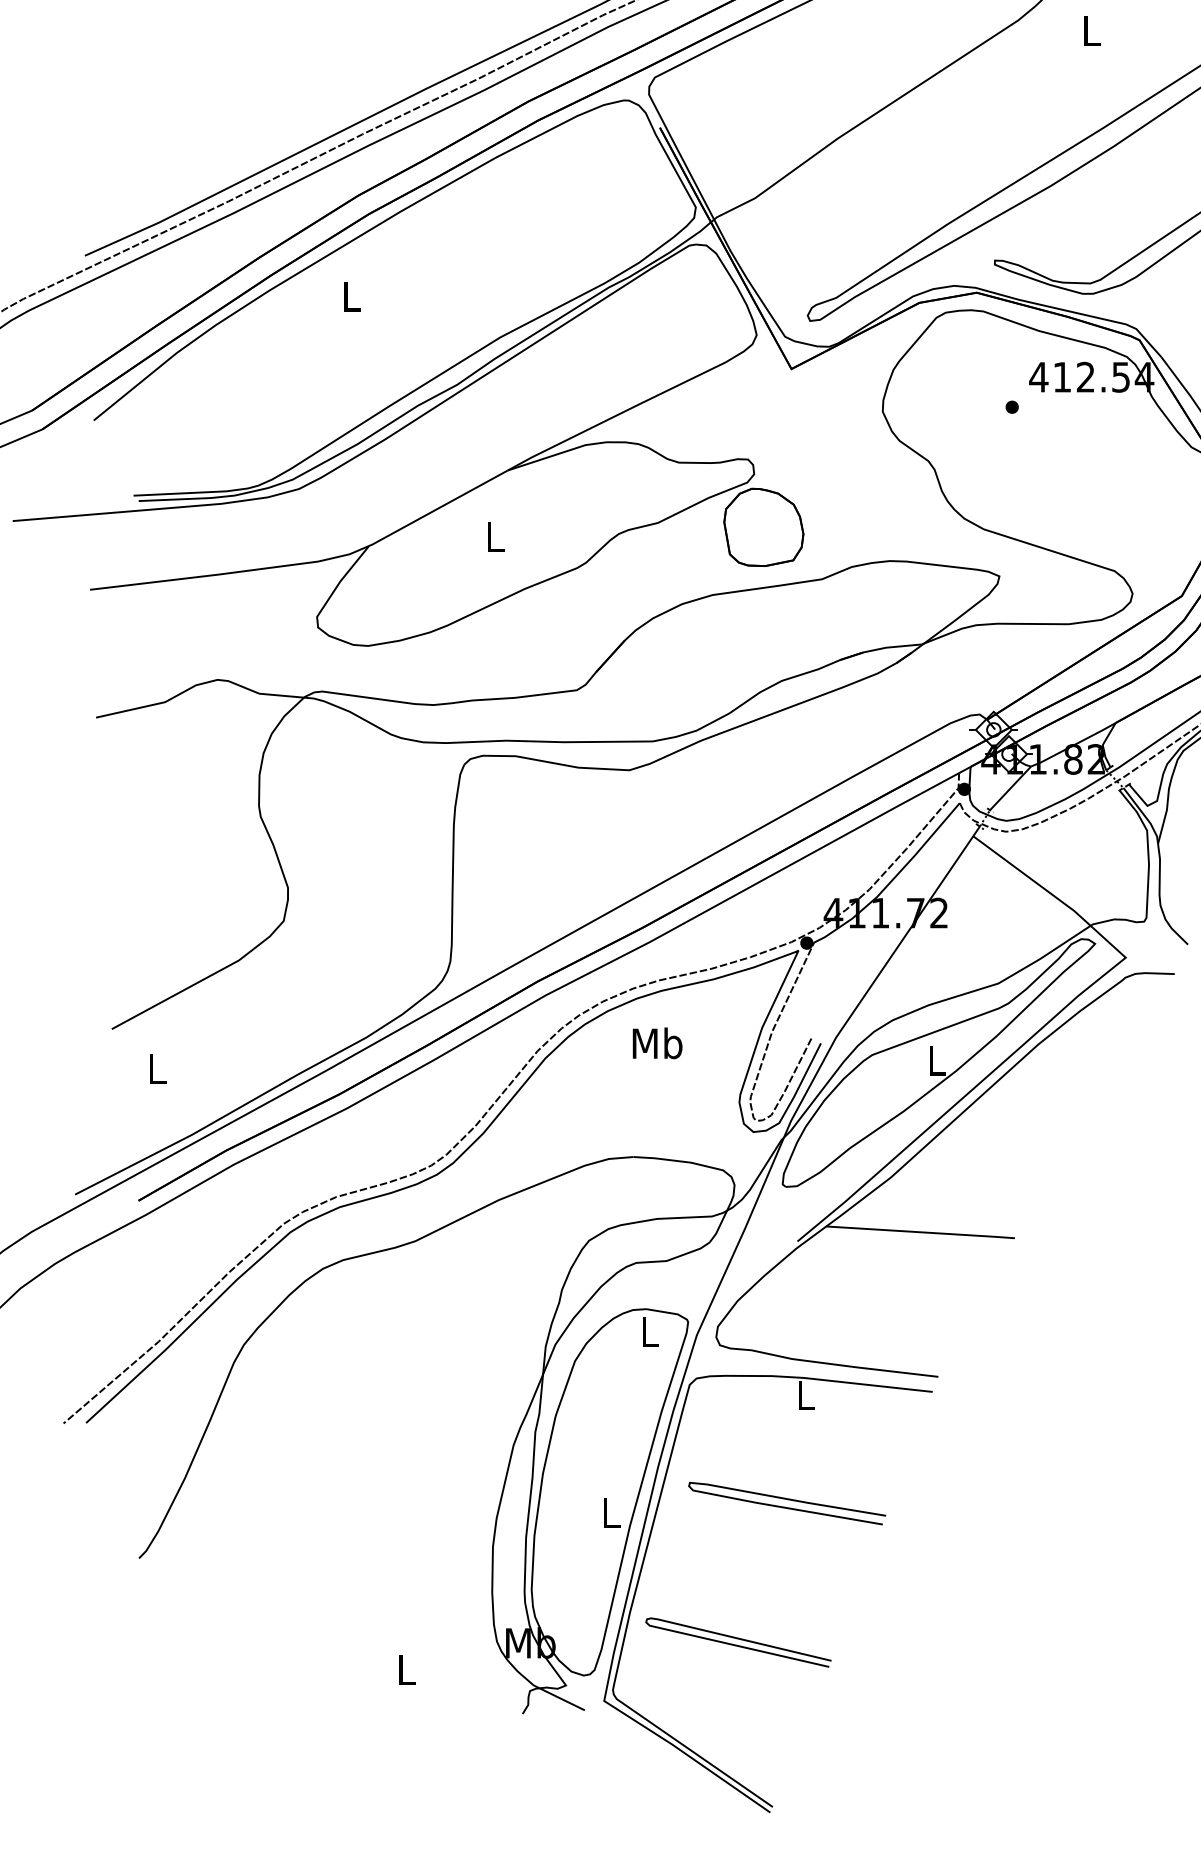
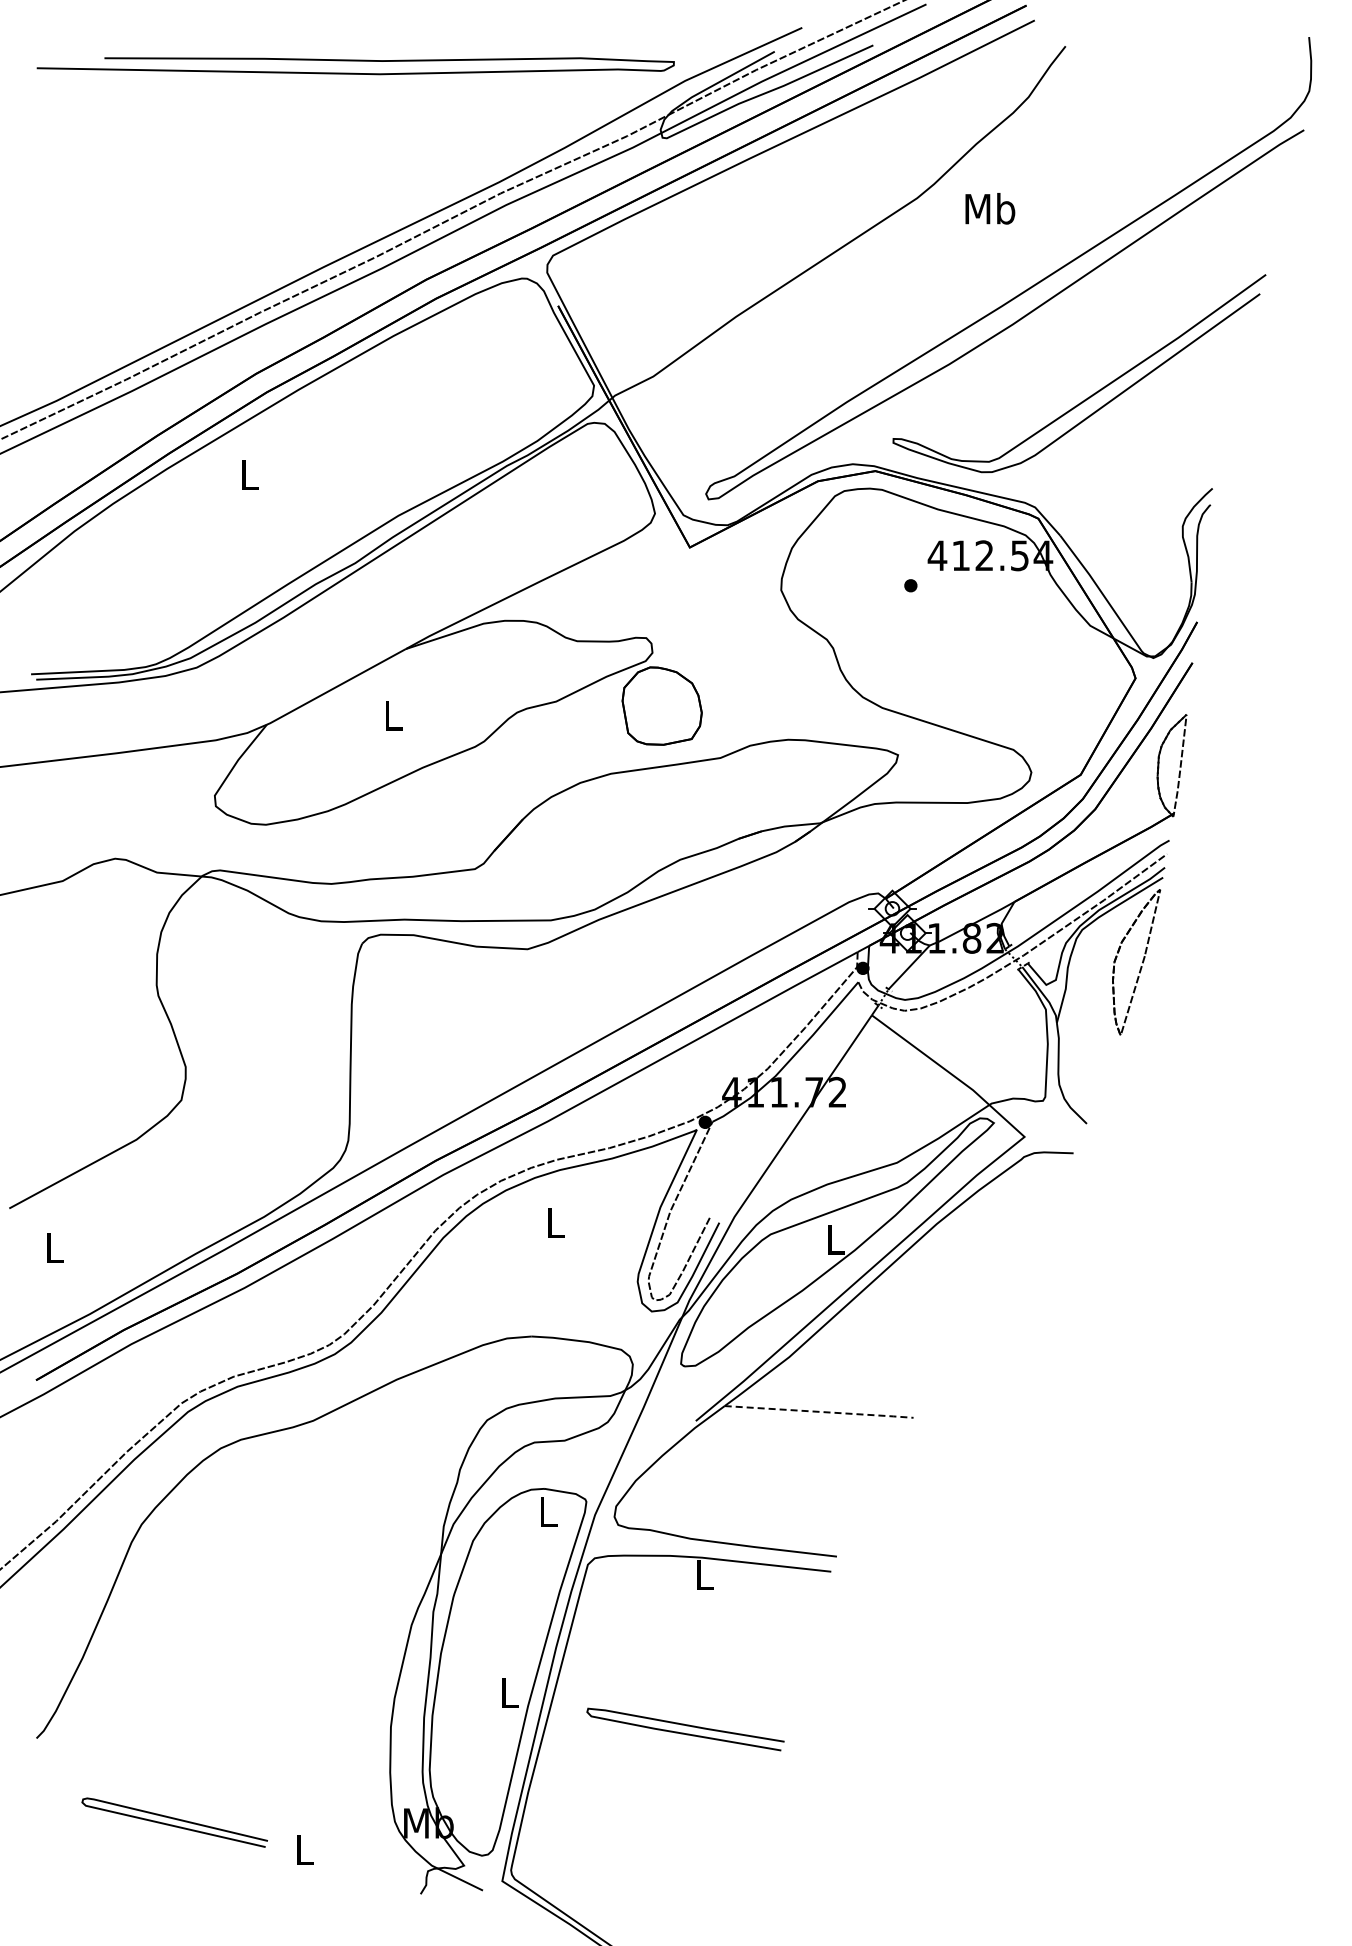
text: (1091, 30) -> (990, 208), L -> Mb
text: (657, 1043) -> (555, 1222), Mb -> L
line: (921, 1231) -> (820, 1411), solid -> dashed
curve: (788, 1500) -> (686, 1726), moved
curve: (740, 1640) -> (176, 1820), moved

